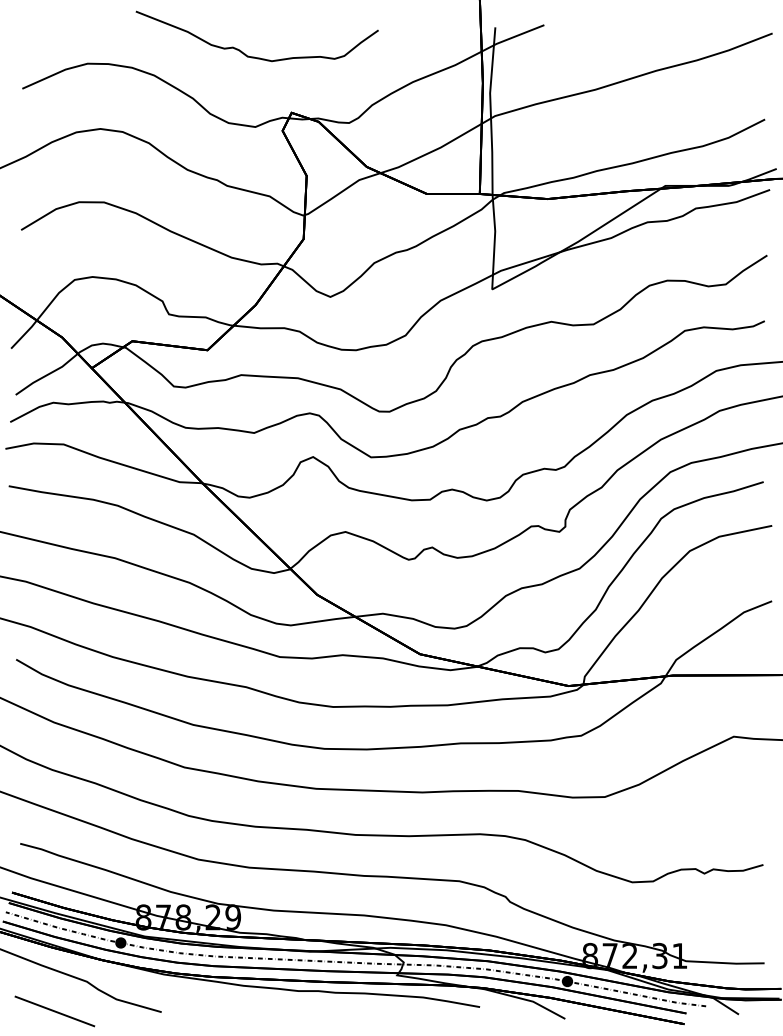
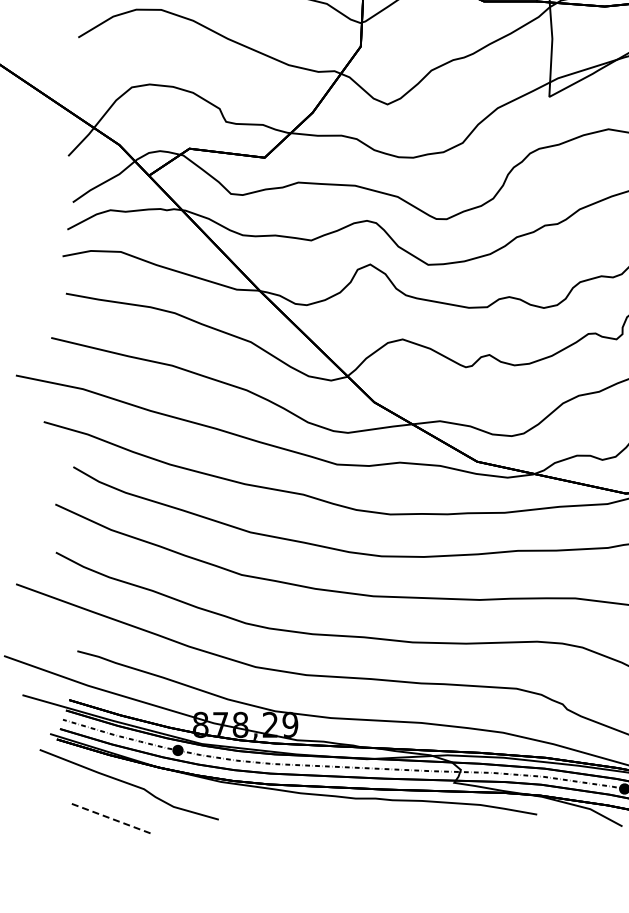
line: (54, 1011) -> (111, 818), solid -> dashed

